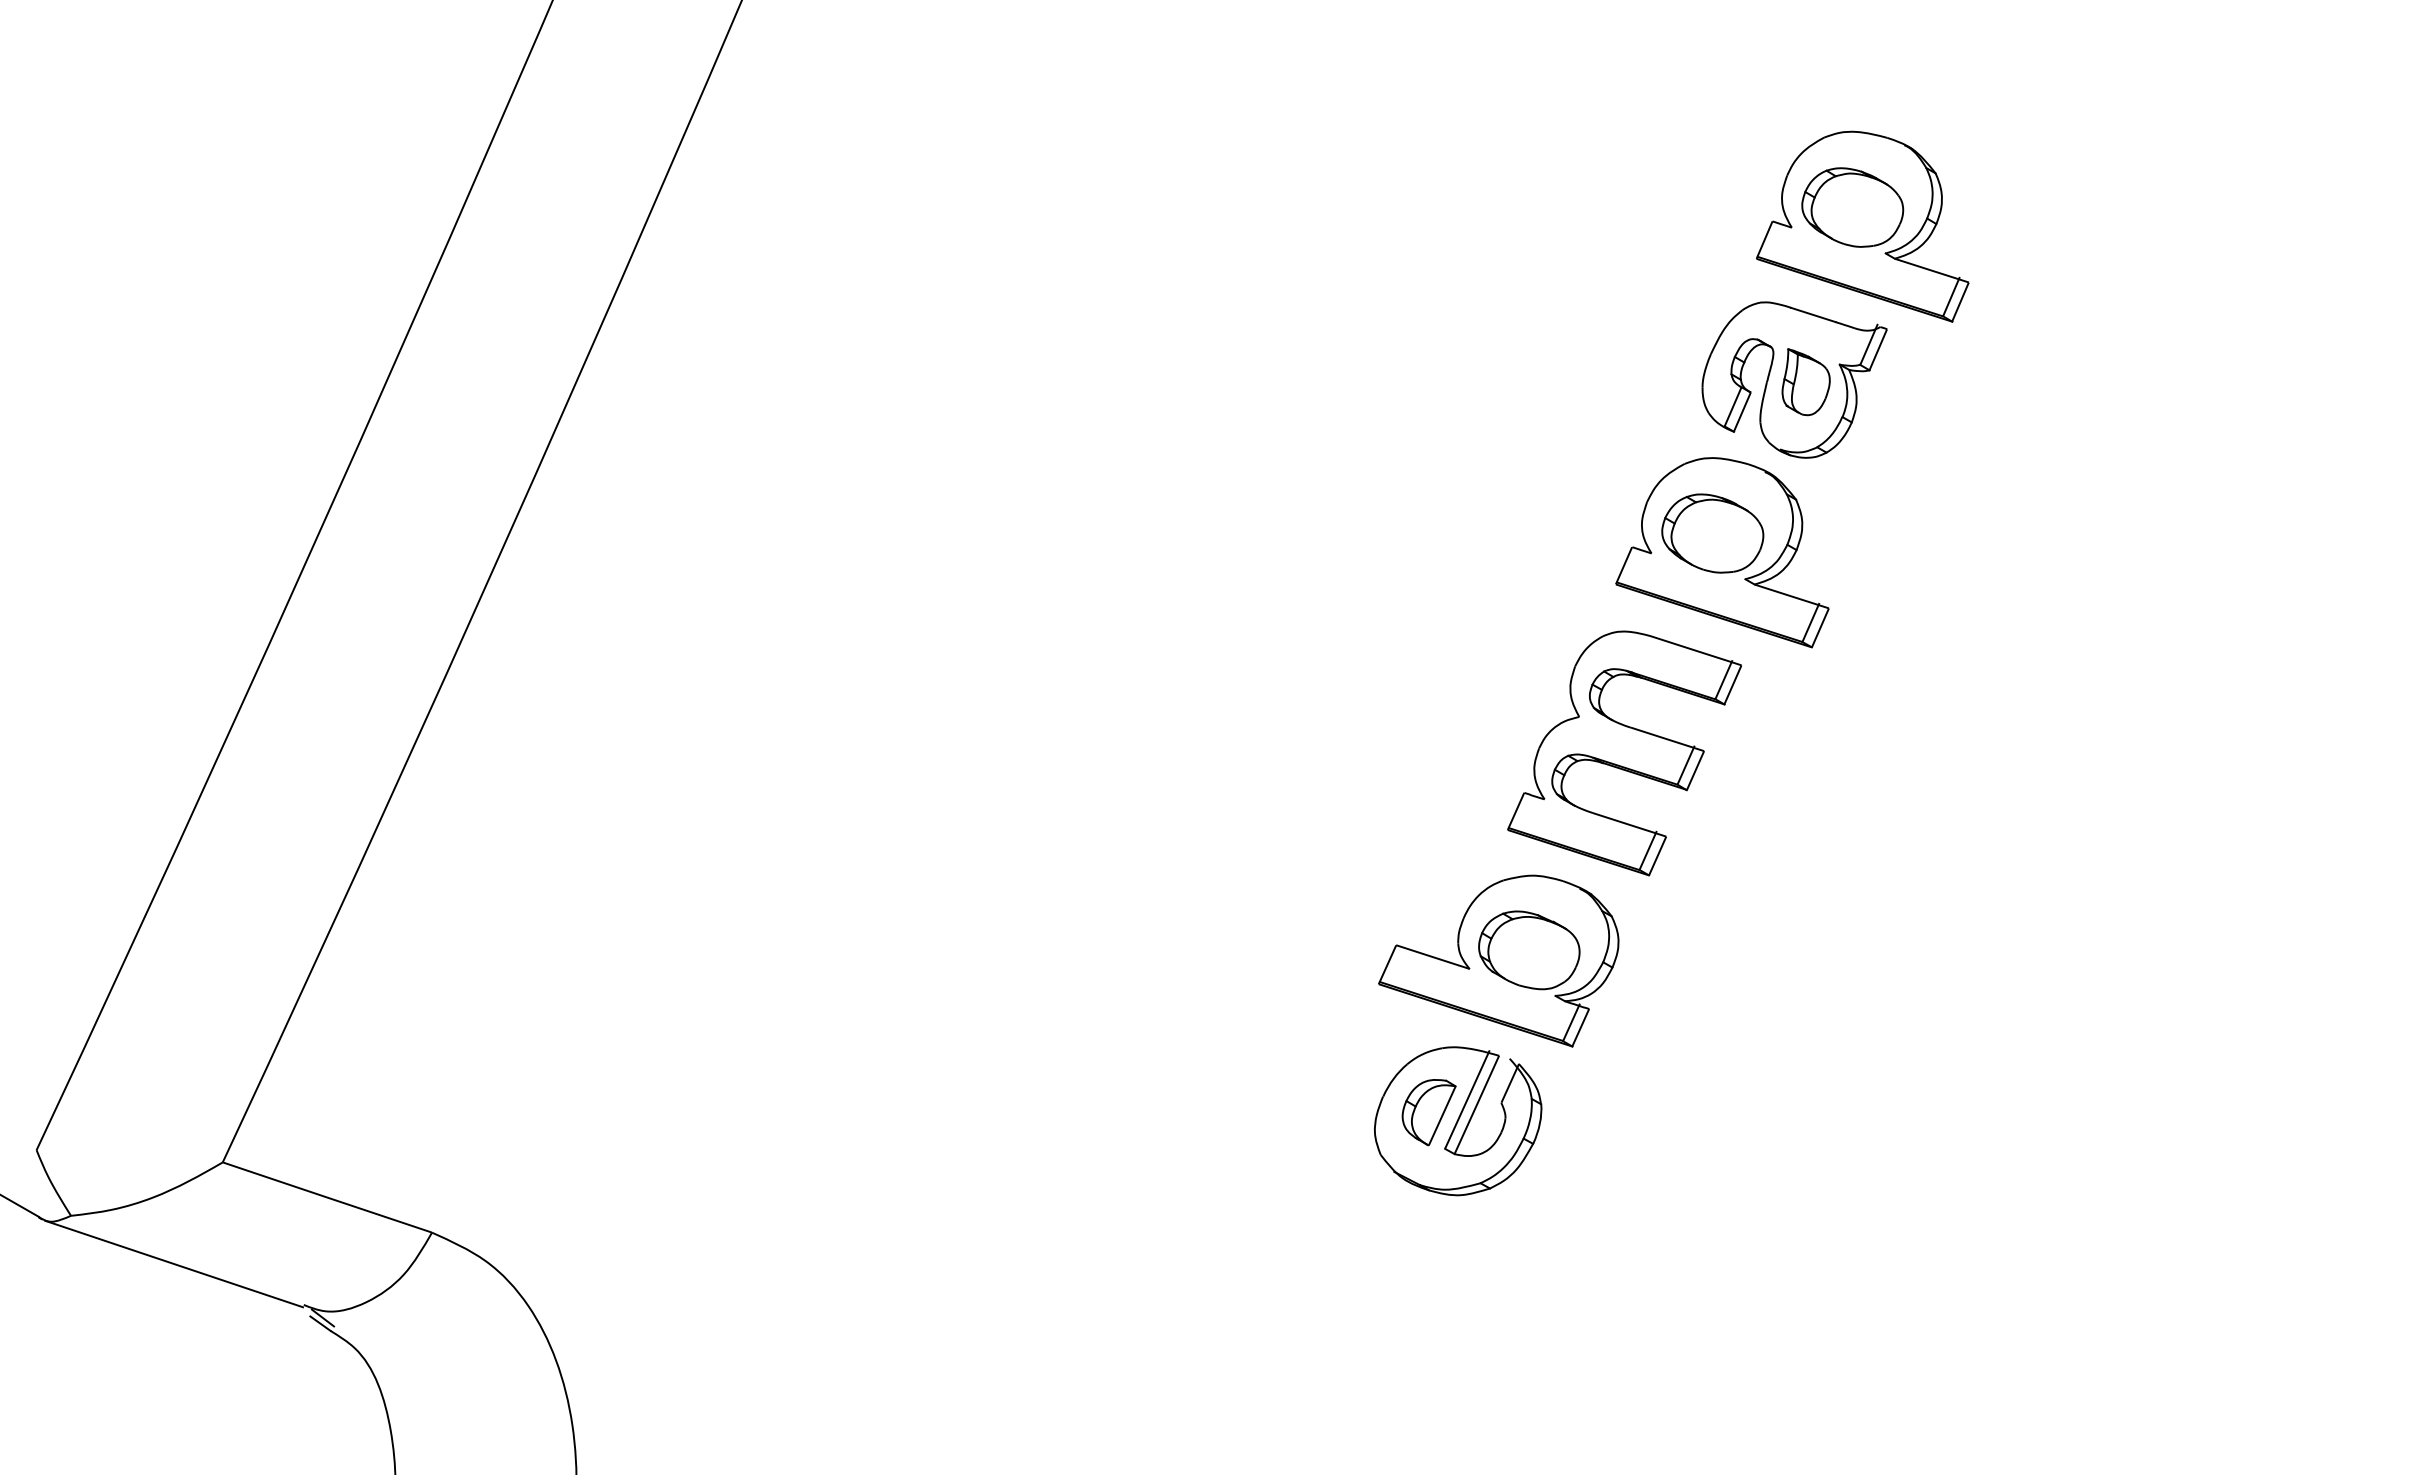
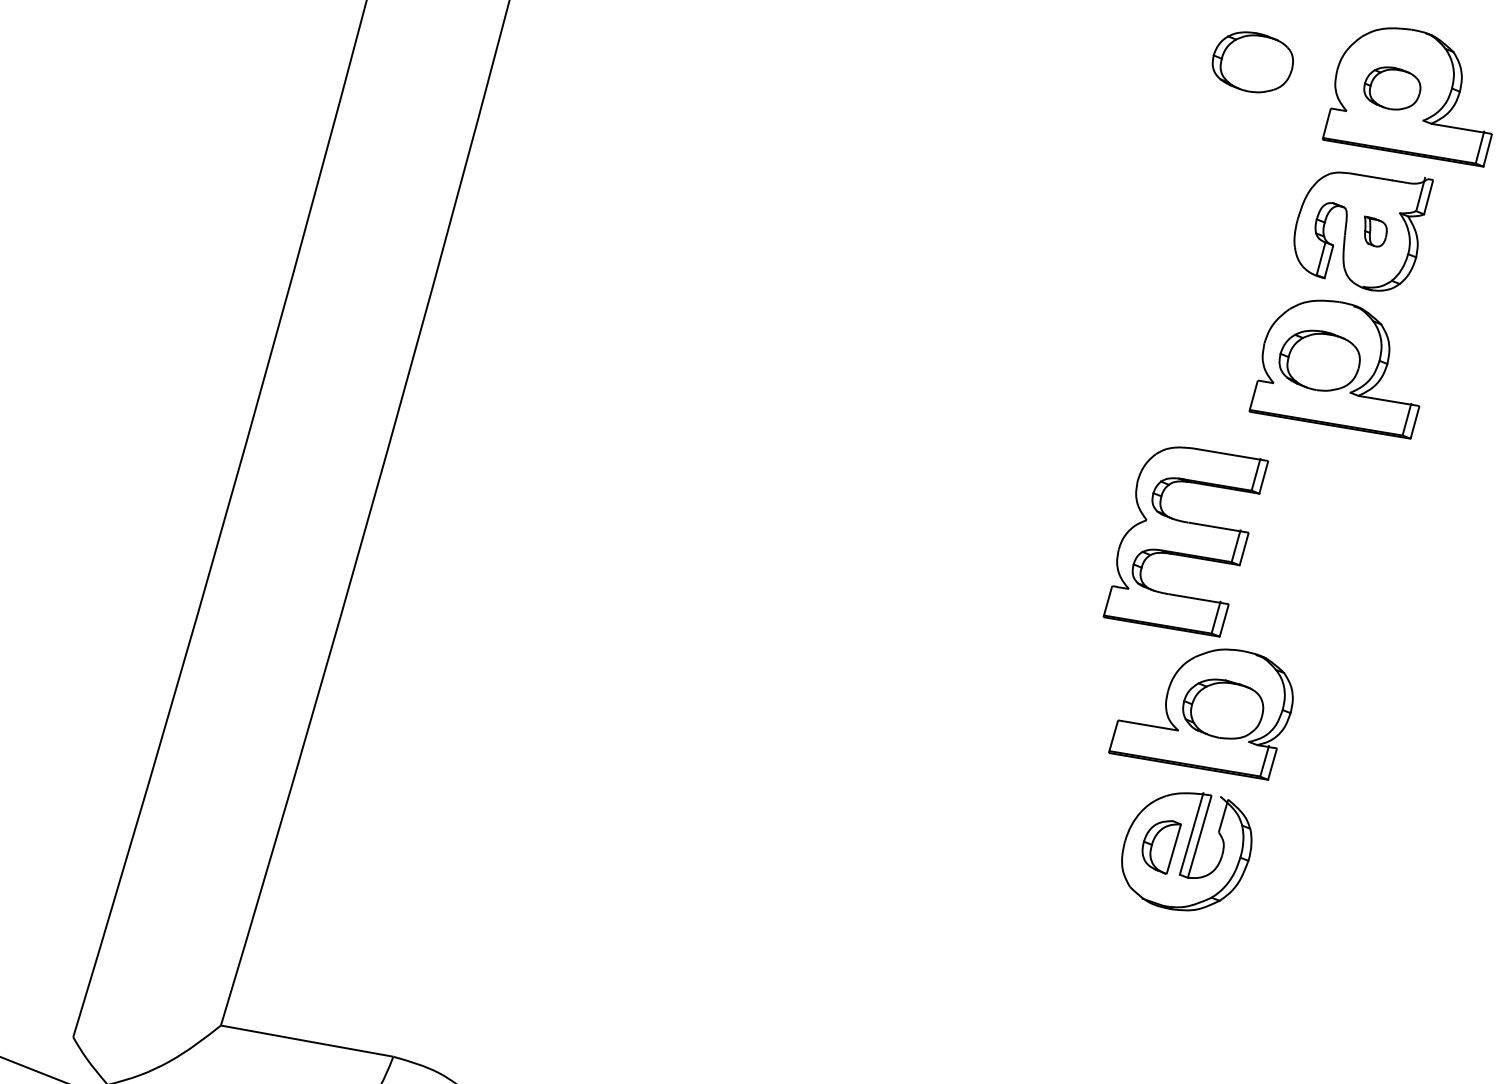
part: (1683, 149) -> (1252, 62), added
part: (1852, 207) -> (1392, 88), size x0.7
part: (1805, 382) -> (1375, 231), size x0.6
part: (1624, 753) -> (1186, 543), moved

